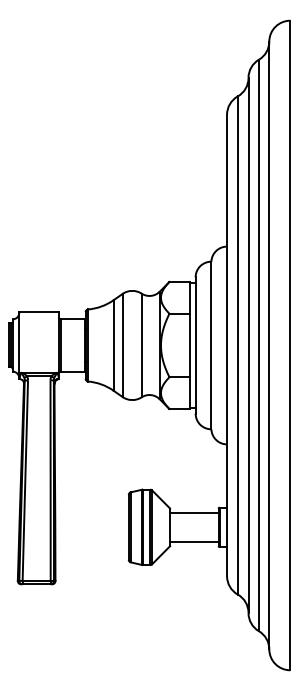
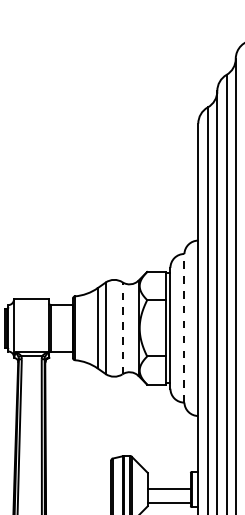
line: (141, 345) -> (122, 328), solid -> dashed
line: (211, 345) -> (184, 328), solid -> dashed
line: (194, 512) -> (169, 488), moved

